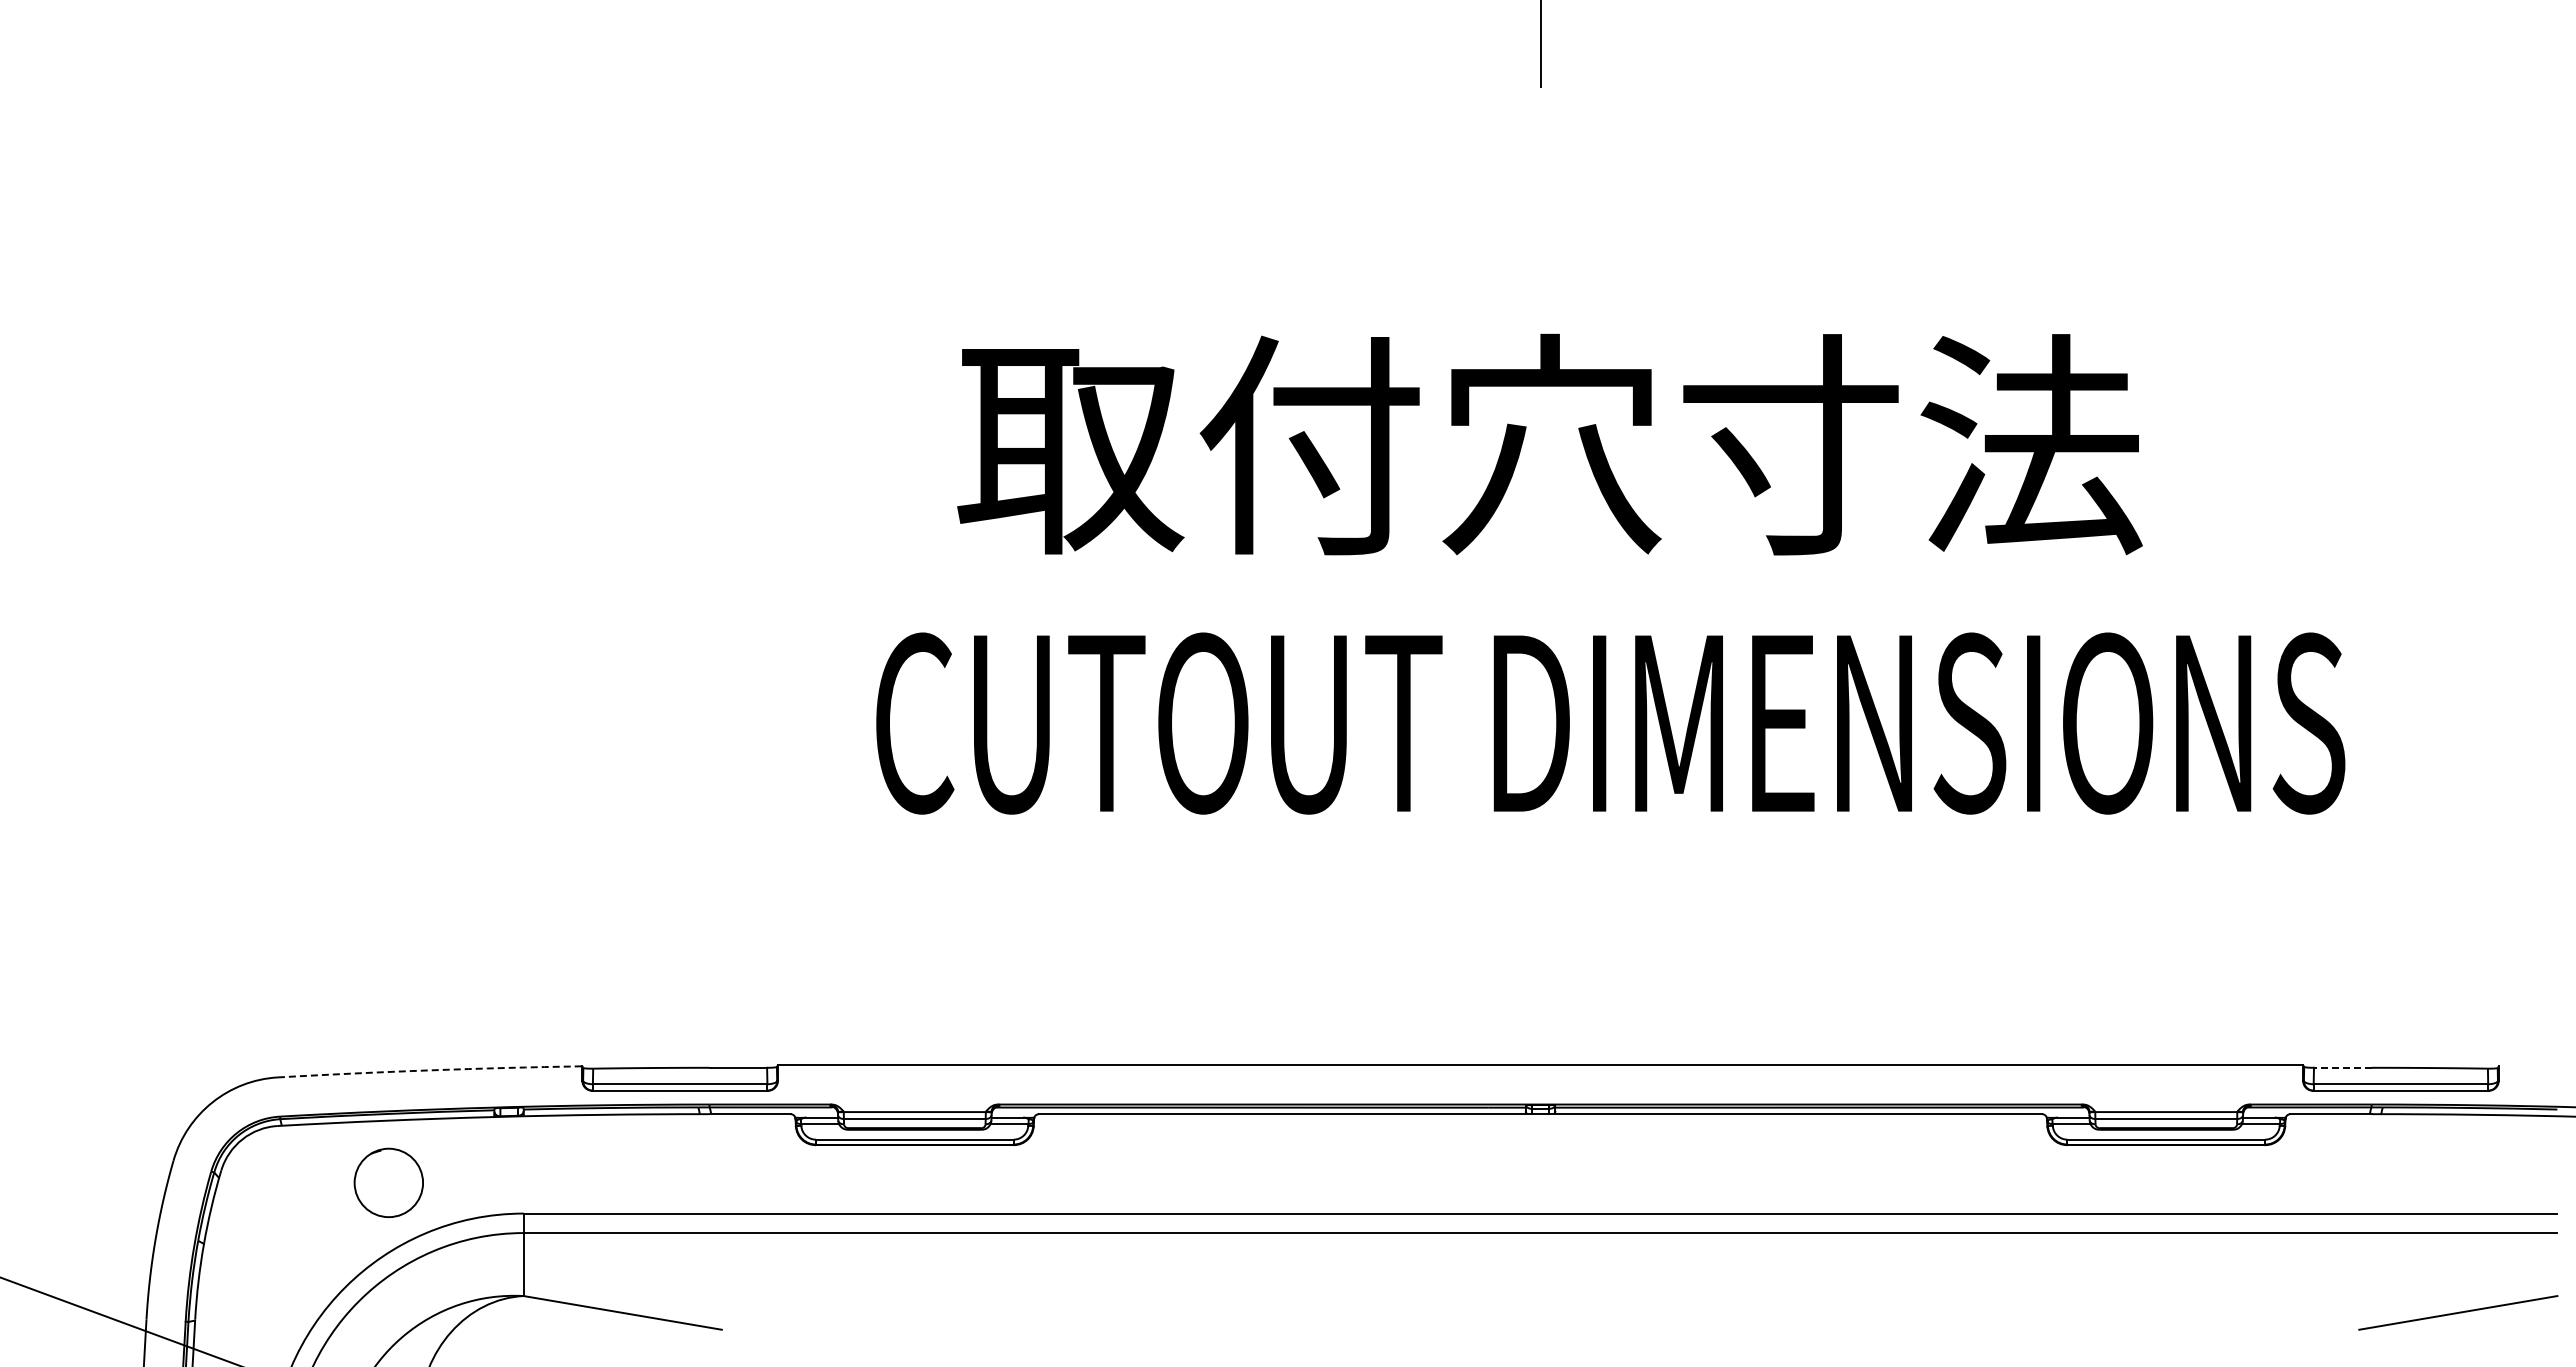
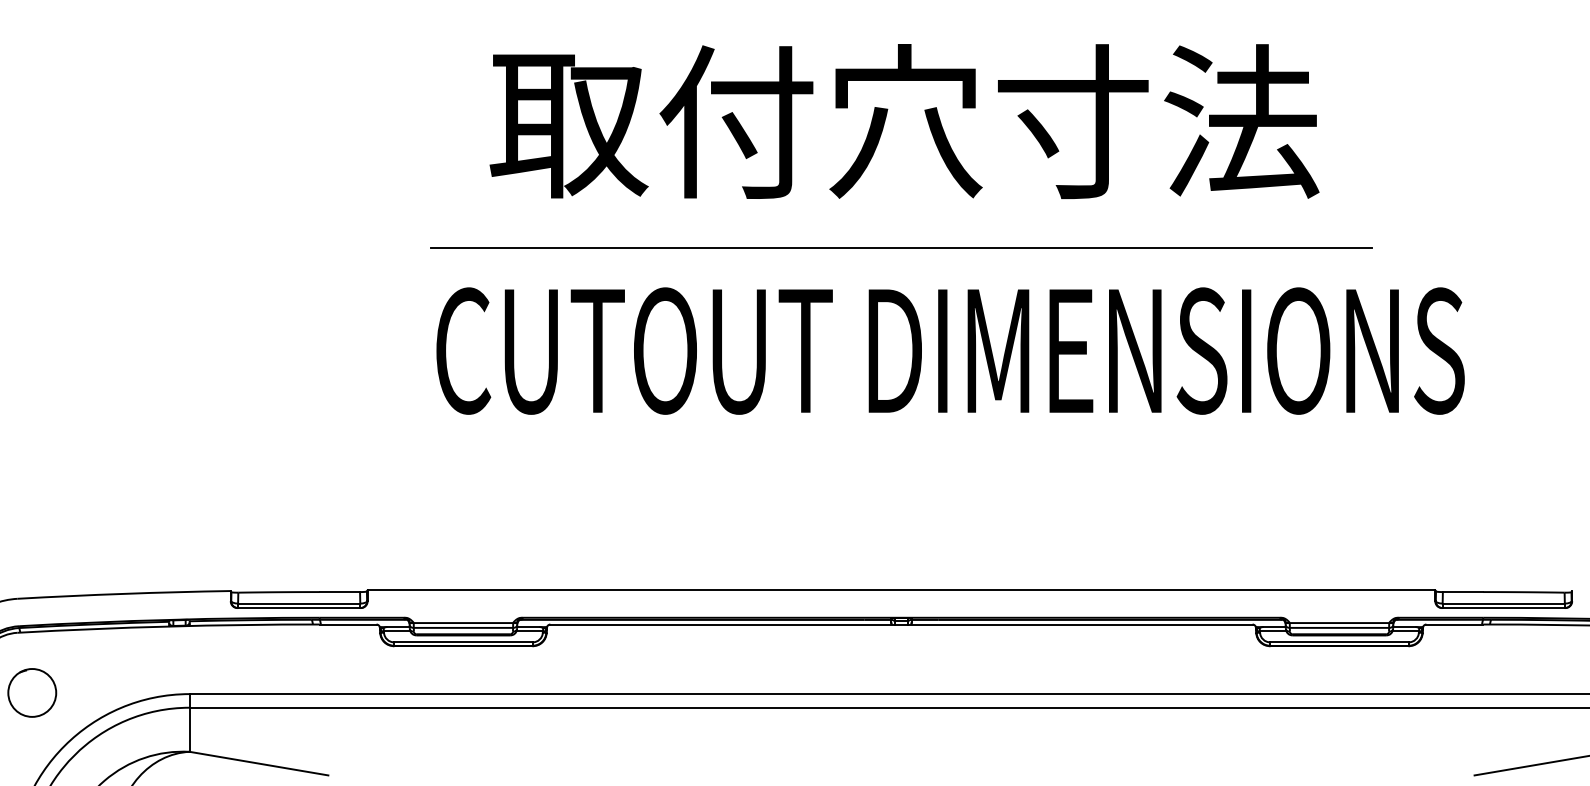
text: (1549, 444) -> (904, 121), moved
line: (1540, 576) -> (901, 248), added
line: (2342, 1067) -> (1462, 591), dashed -> solid
arc: (430, 1070) -> (124, 593), dashed -> solid
circle: (388, 1182) -> (32, 692), moved

